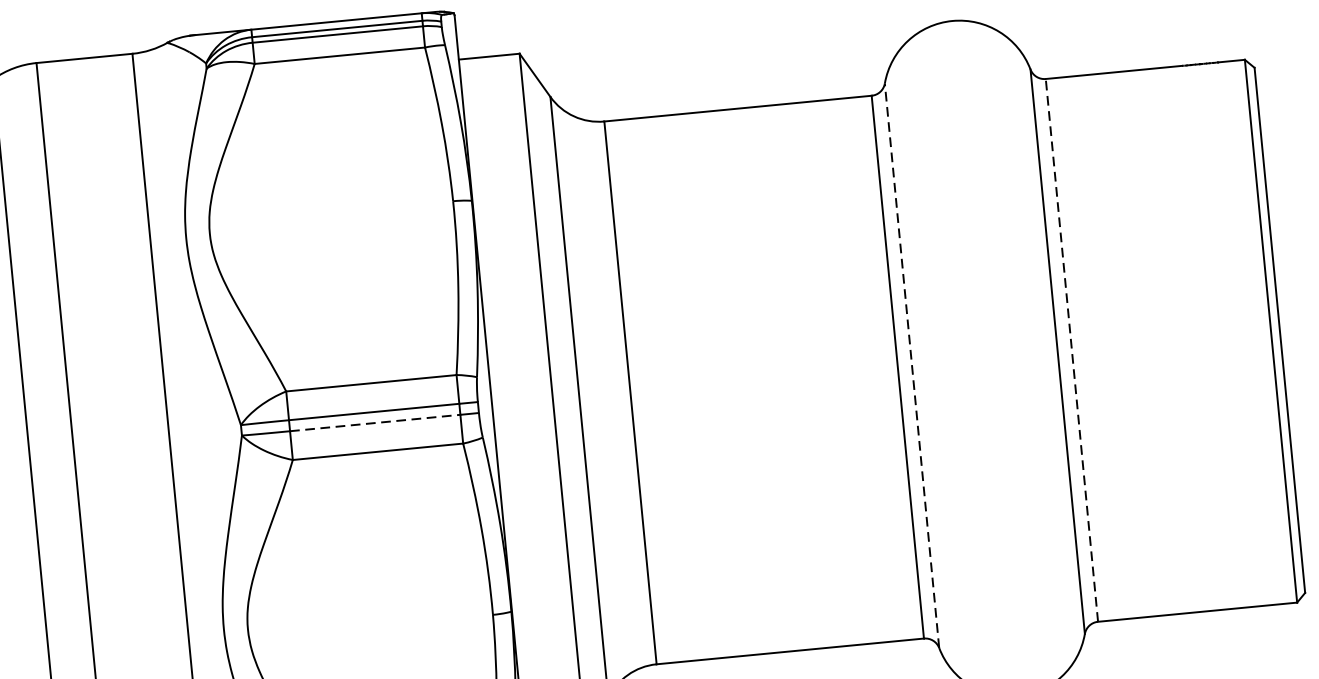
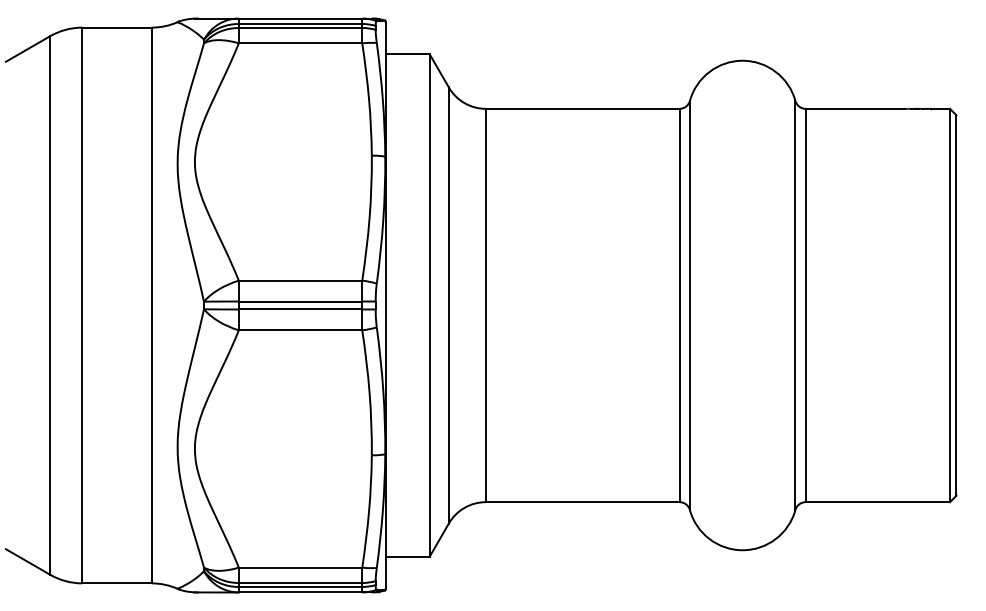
line: (1071, 350) -> (805, 305), dashed -> solid
line: (911, 365) -> (689, 305), dashed -> solid
line: (375, 423) -> (300, 309), dashed -> solid

